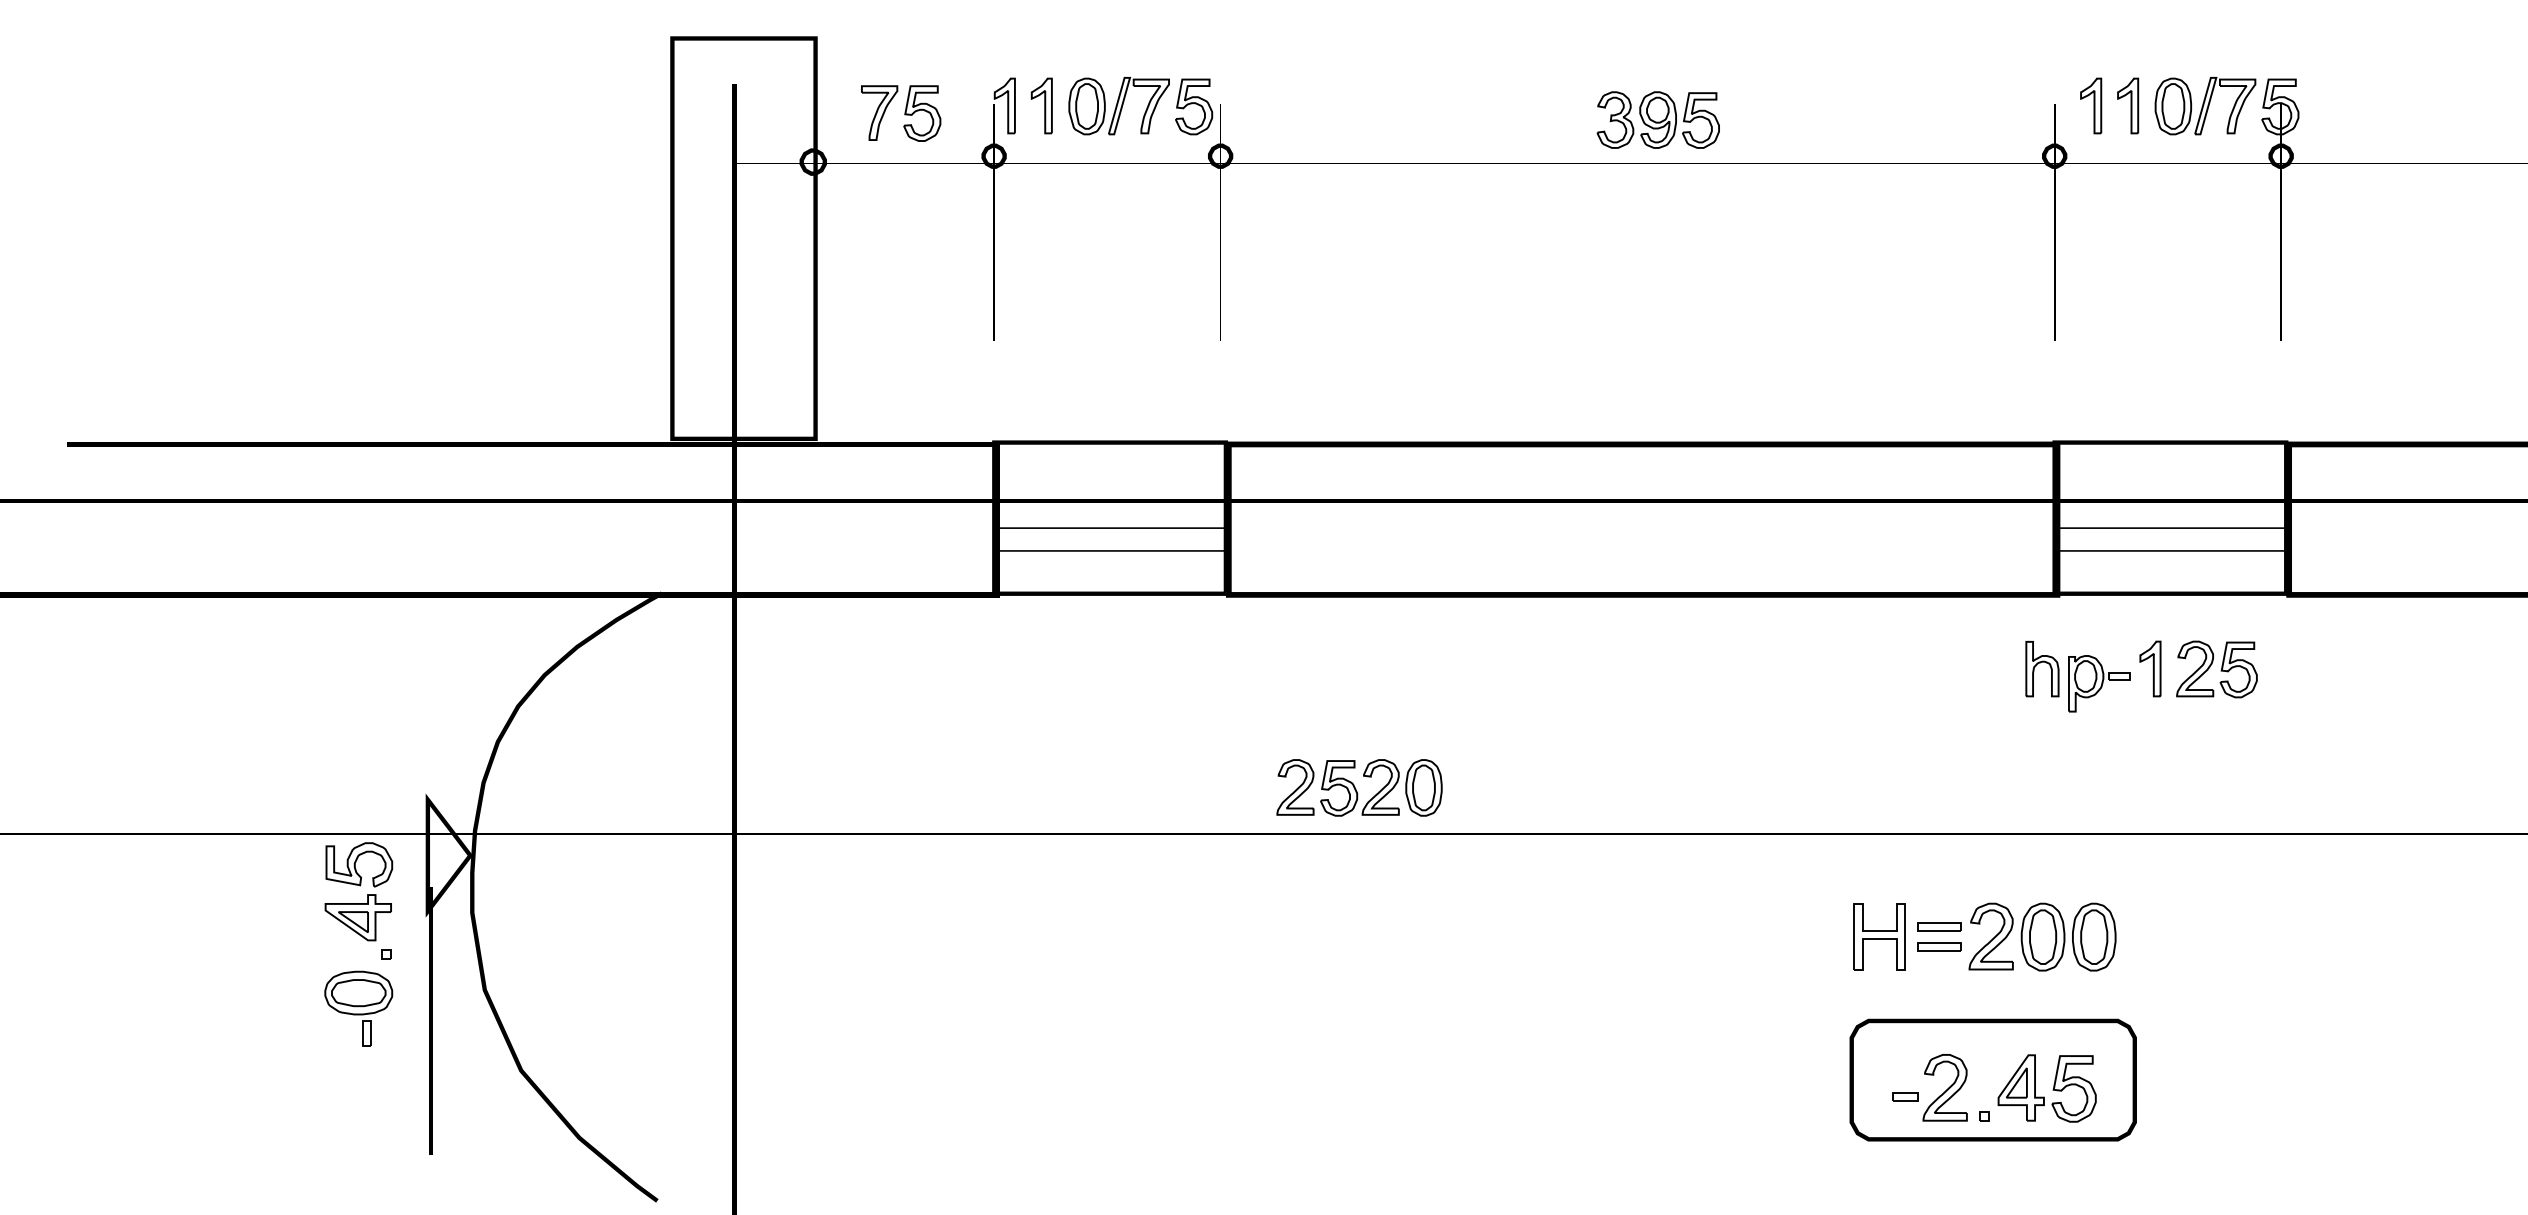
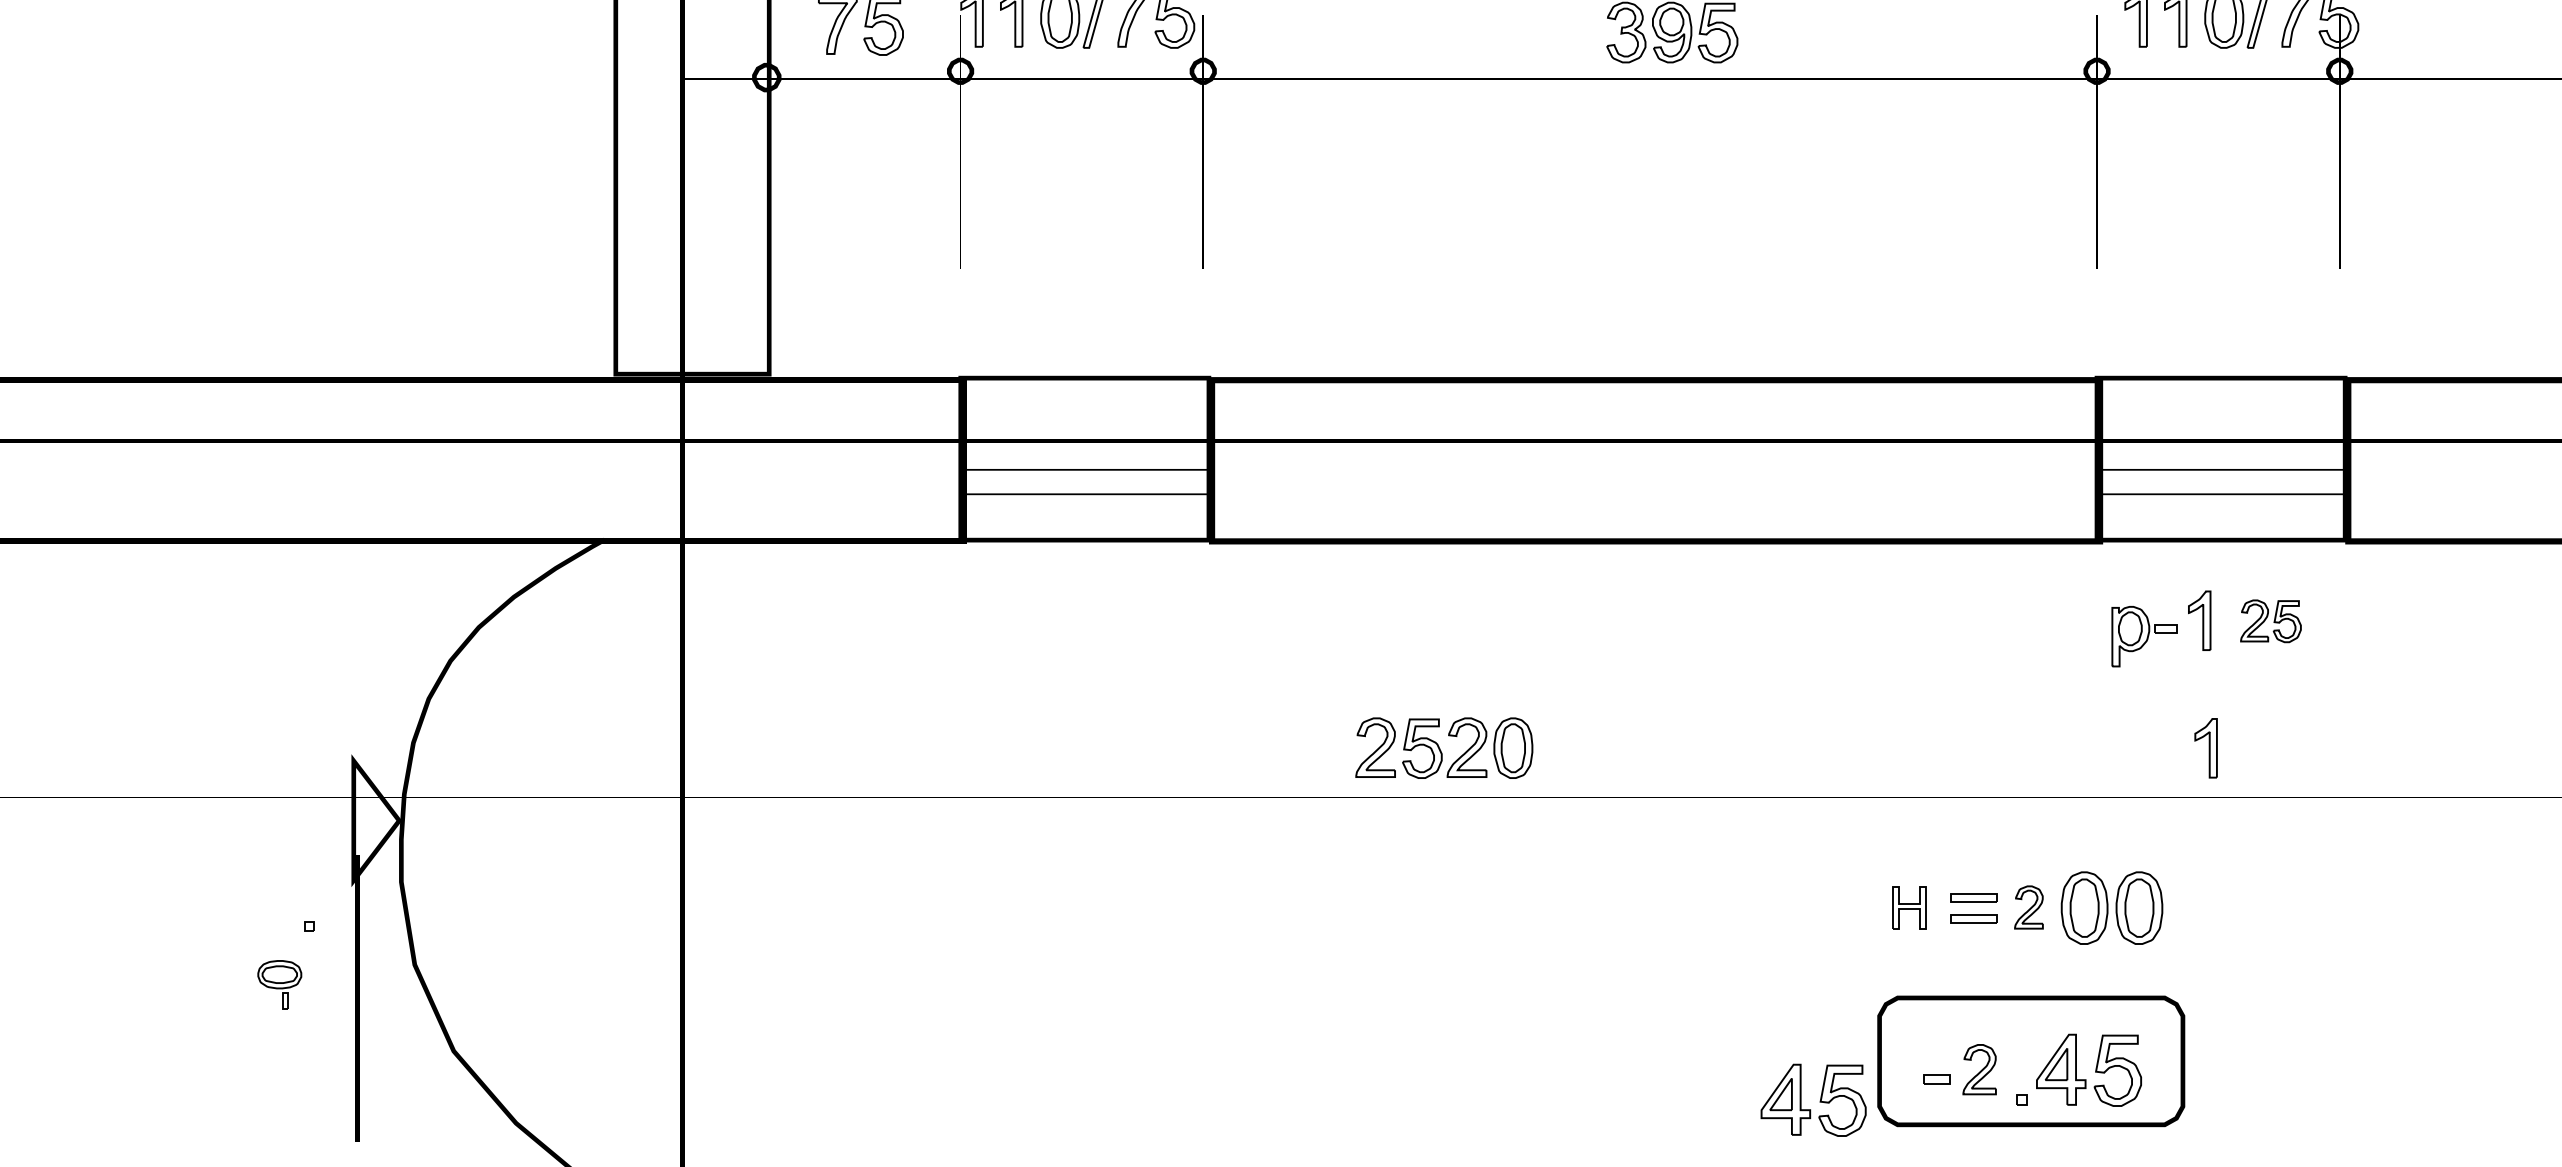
part: (2040, 663) -> (2081, 614), removed
part: (2216, 669) -> (2270, 621), size x0.7
part: (1359, 787) -> (1444, 747), moved
part: (2156, 787) -> (2206, 747), added
part: (358, 891) -> (279, 859), removed
part: (1879, 936) -> (1909, 907), size x0.6
part: (1990, 936) -> (2028, 907), size x0.6
part: (358, 1008) -> (279, 984), size x0.6
part: (1944, 1087) -> (1978, 1069), size x0.7
part: (1795, 1117) -> (1819, 1101), added

